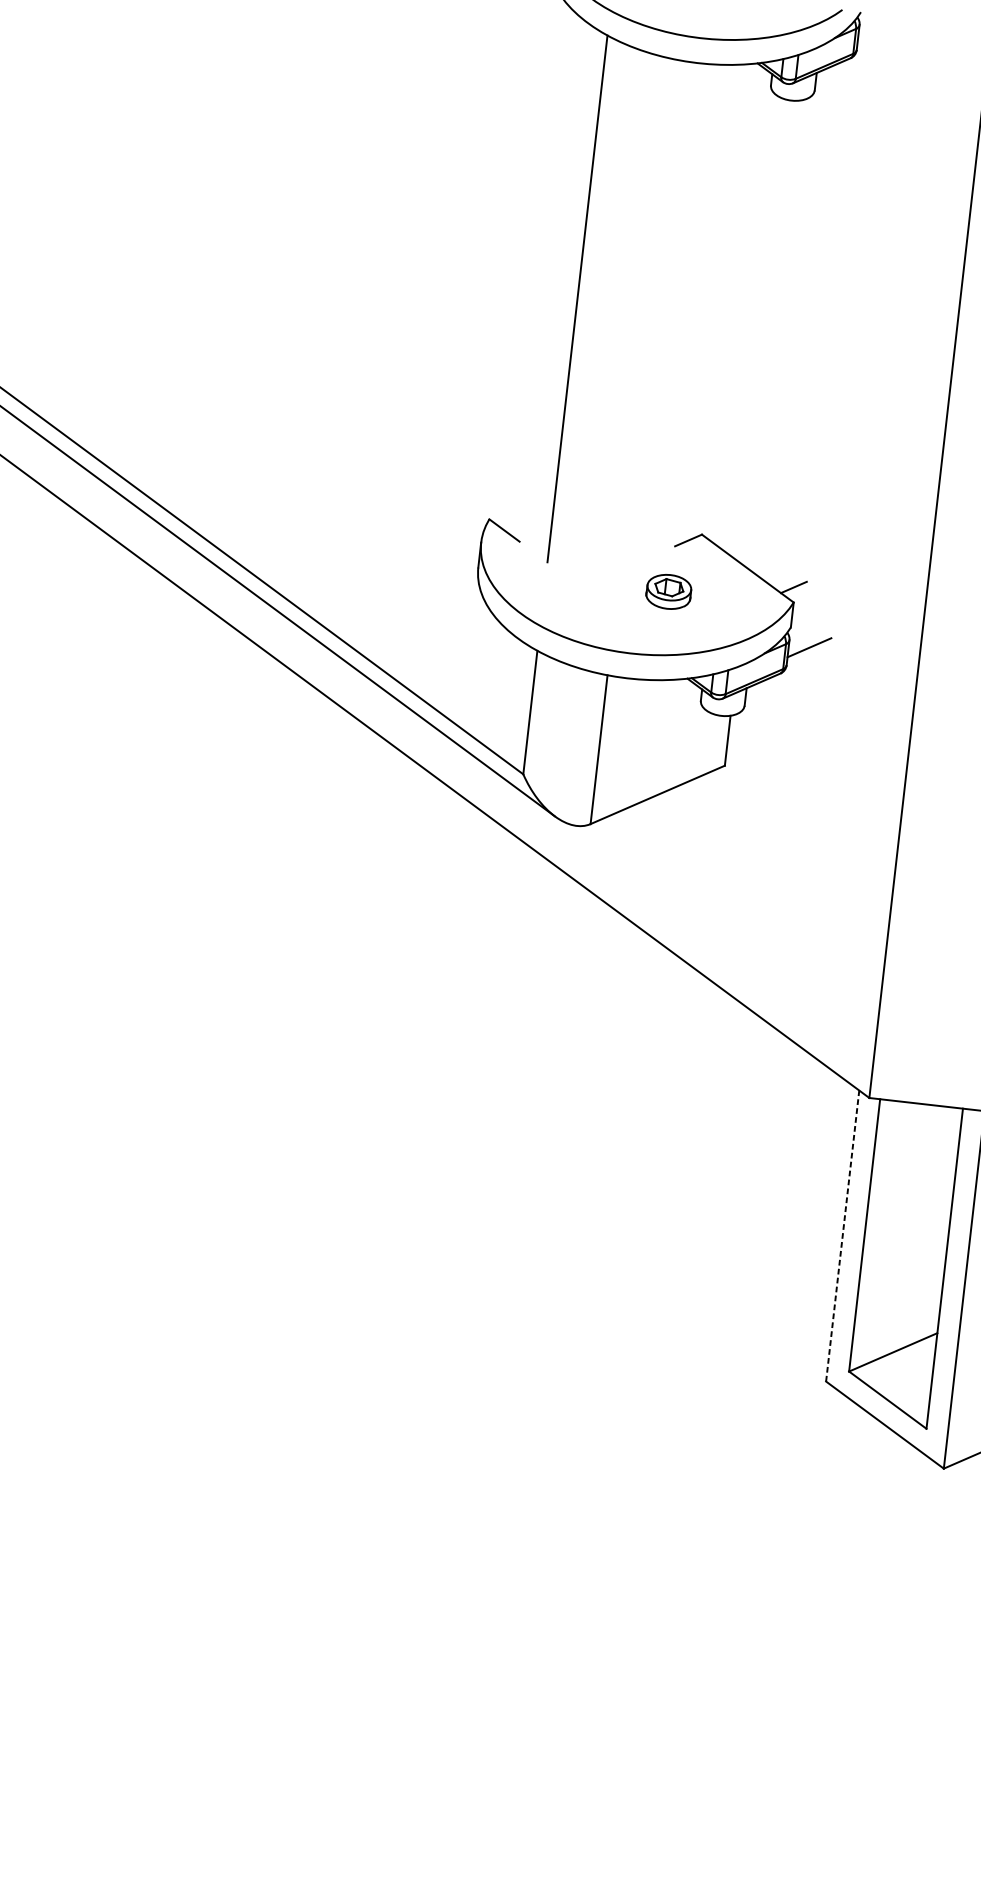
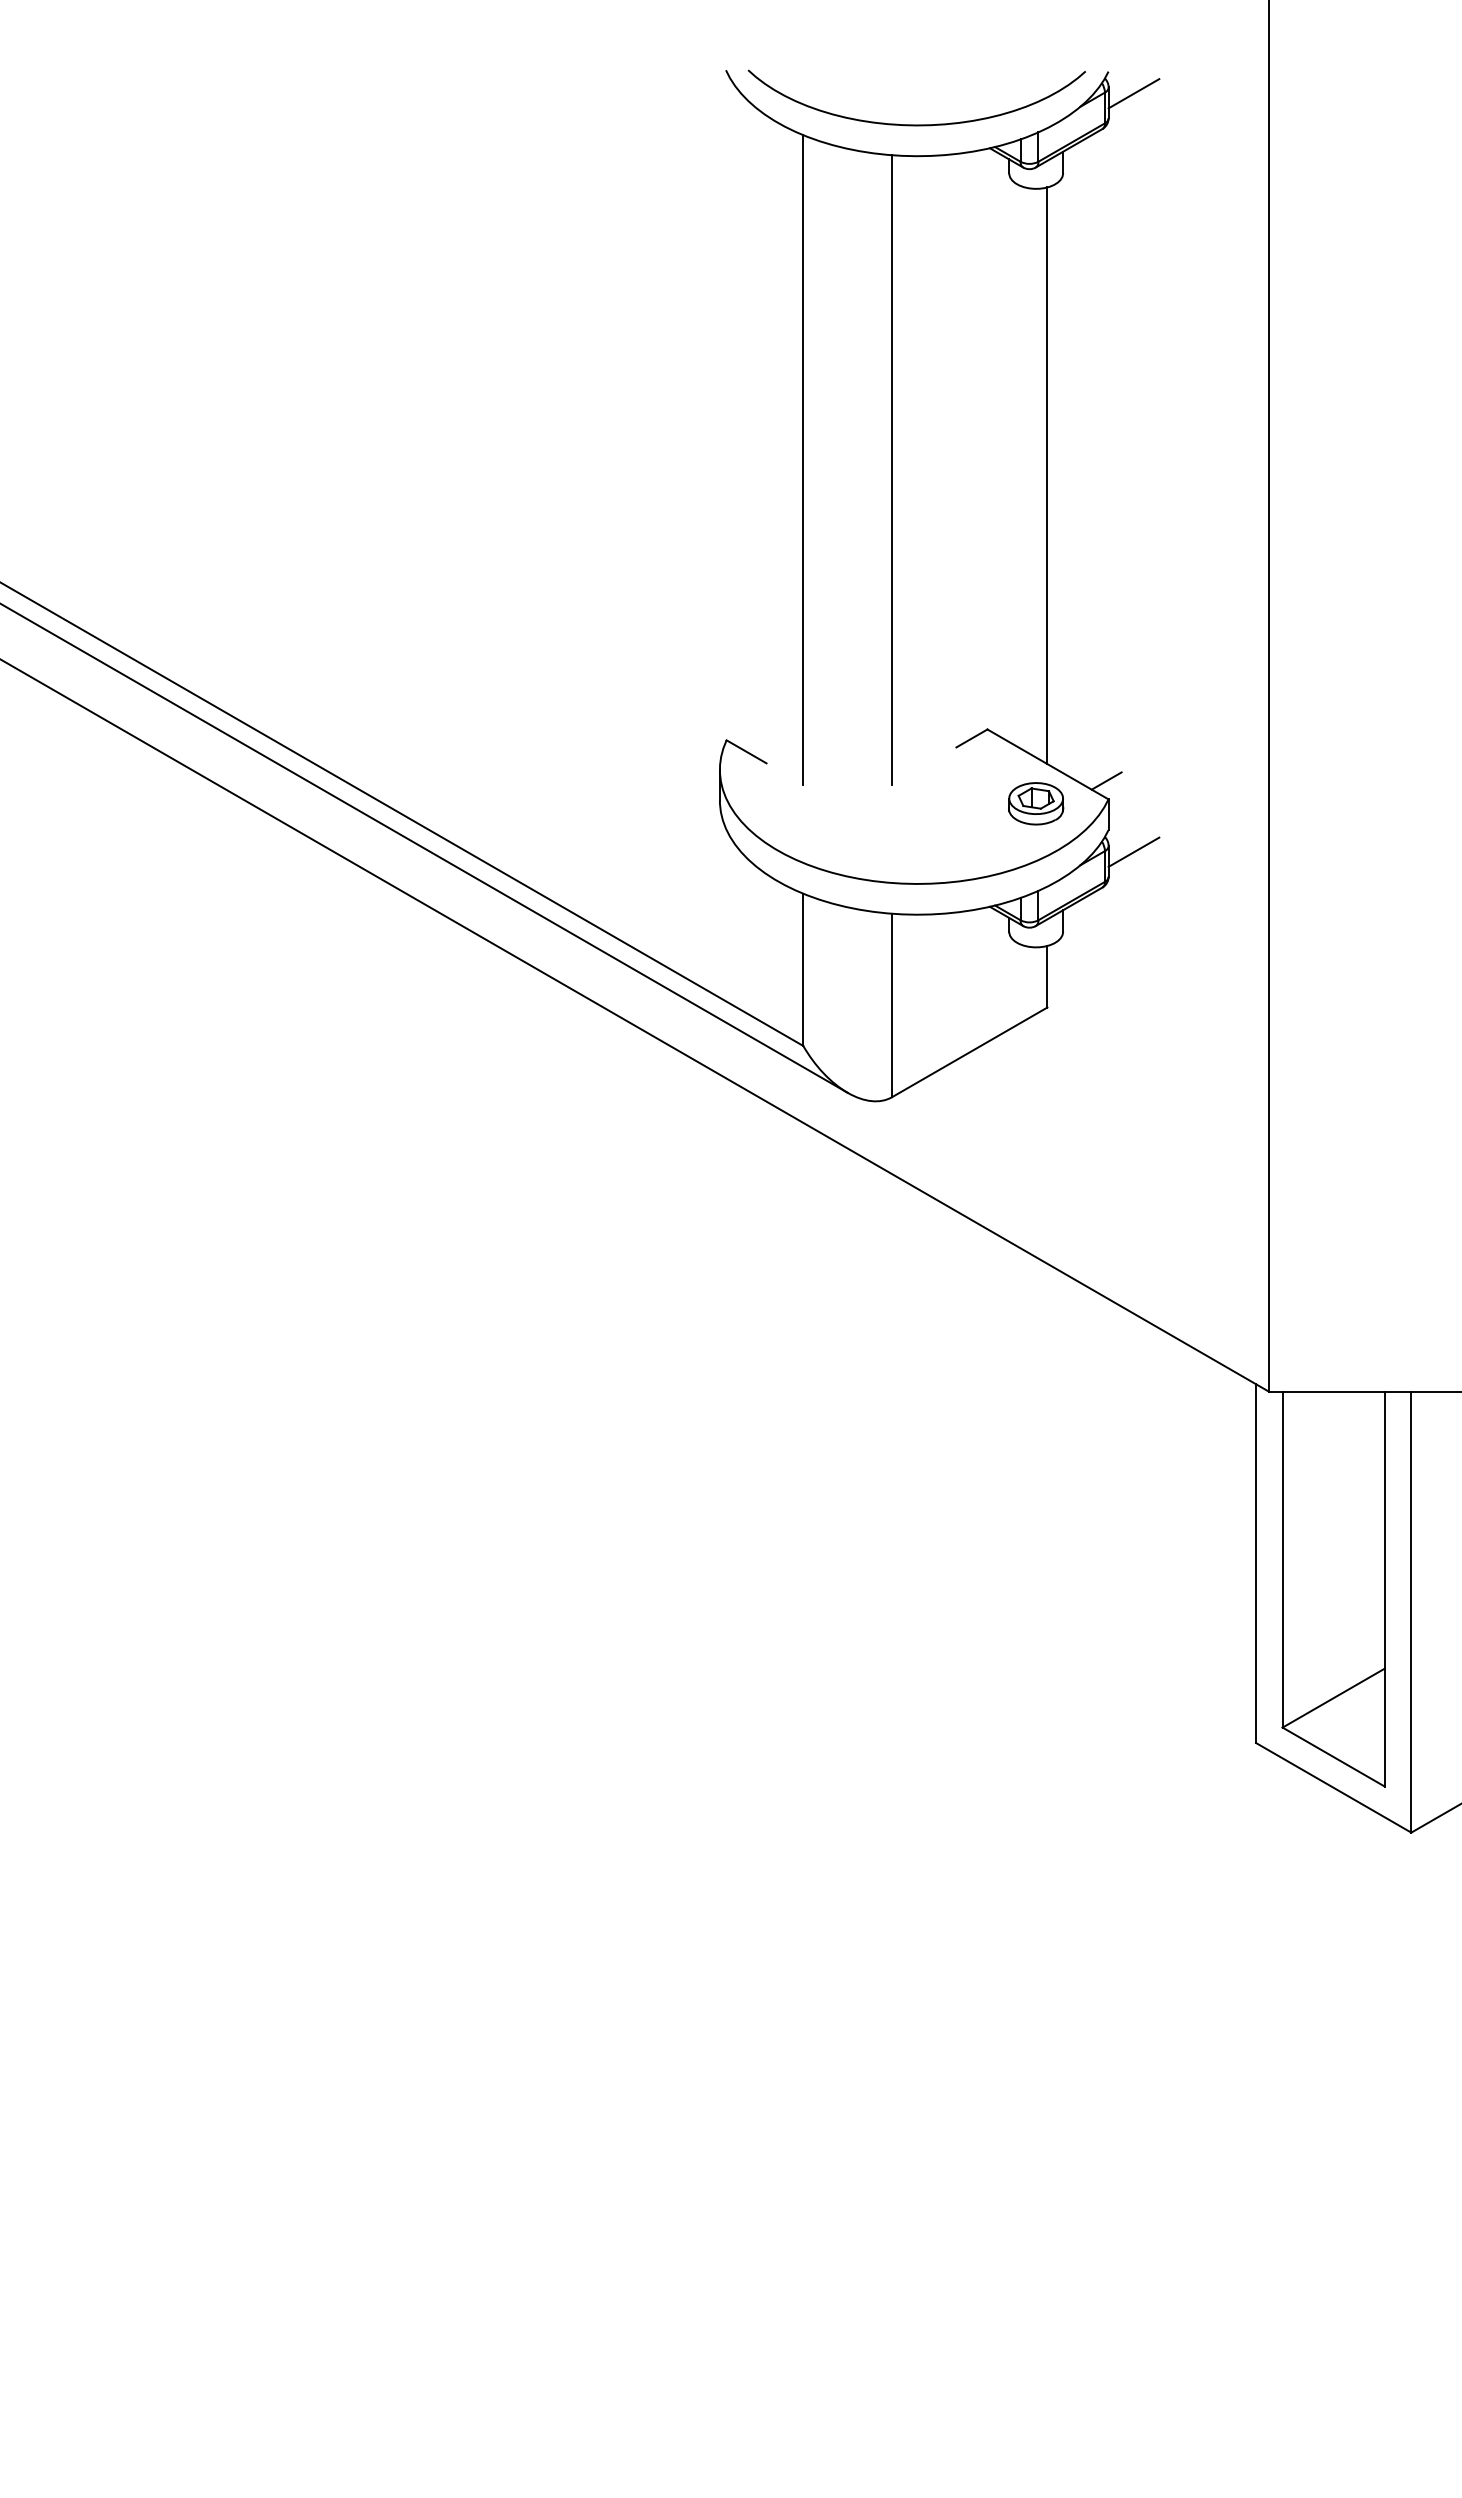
line: (879, 32) -> (1133, 93), added
line: (648, 314) -> (892, 469), added
line: (774, 334) -> (1047, 475), added
part: (669, 591) -> (1036, 803), moved
line: (843, 1236) -> (1256, 1563), dashed -> solid

